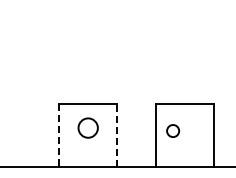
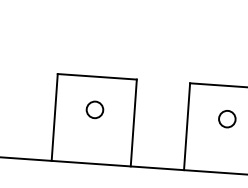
circle: (88, 127) -> (95, 109), size x0.62
circle: (172, 130) -> (226, 118), moved
line: (59, 135) -> (54, 117), dashed -> solid
line: (117, 135) -> (134, 122), dashed -> solid

